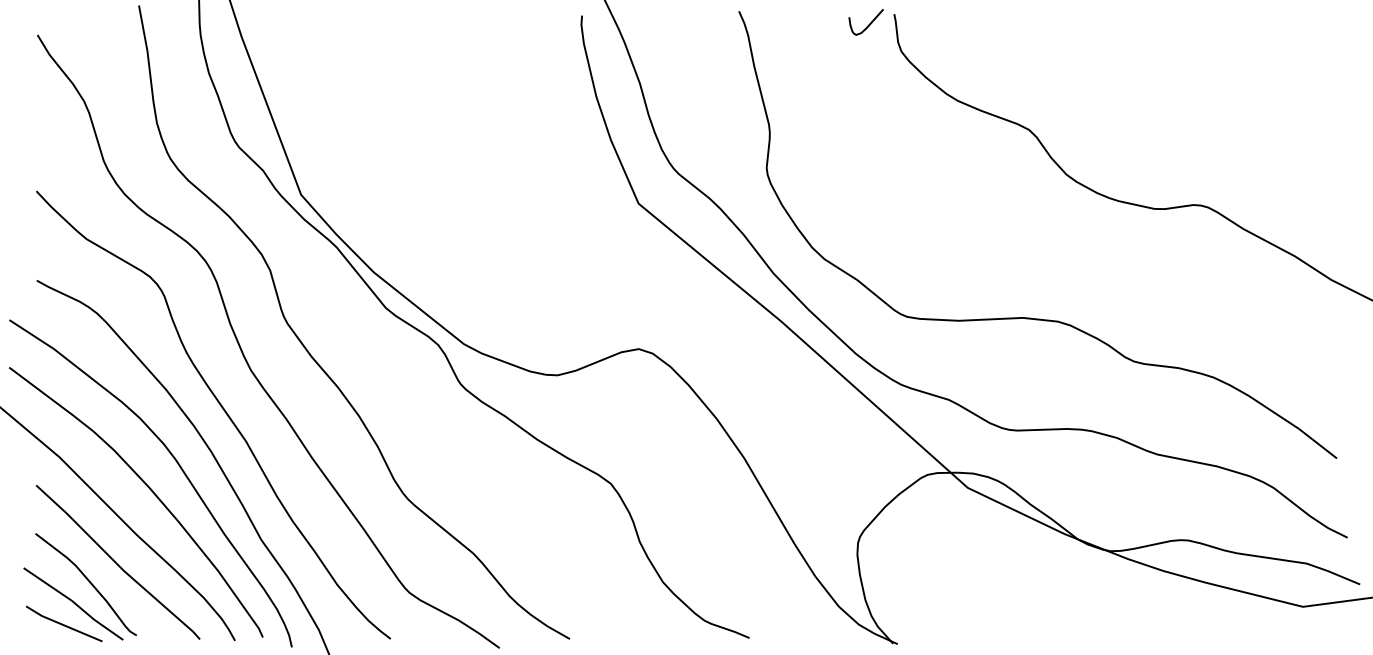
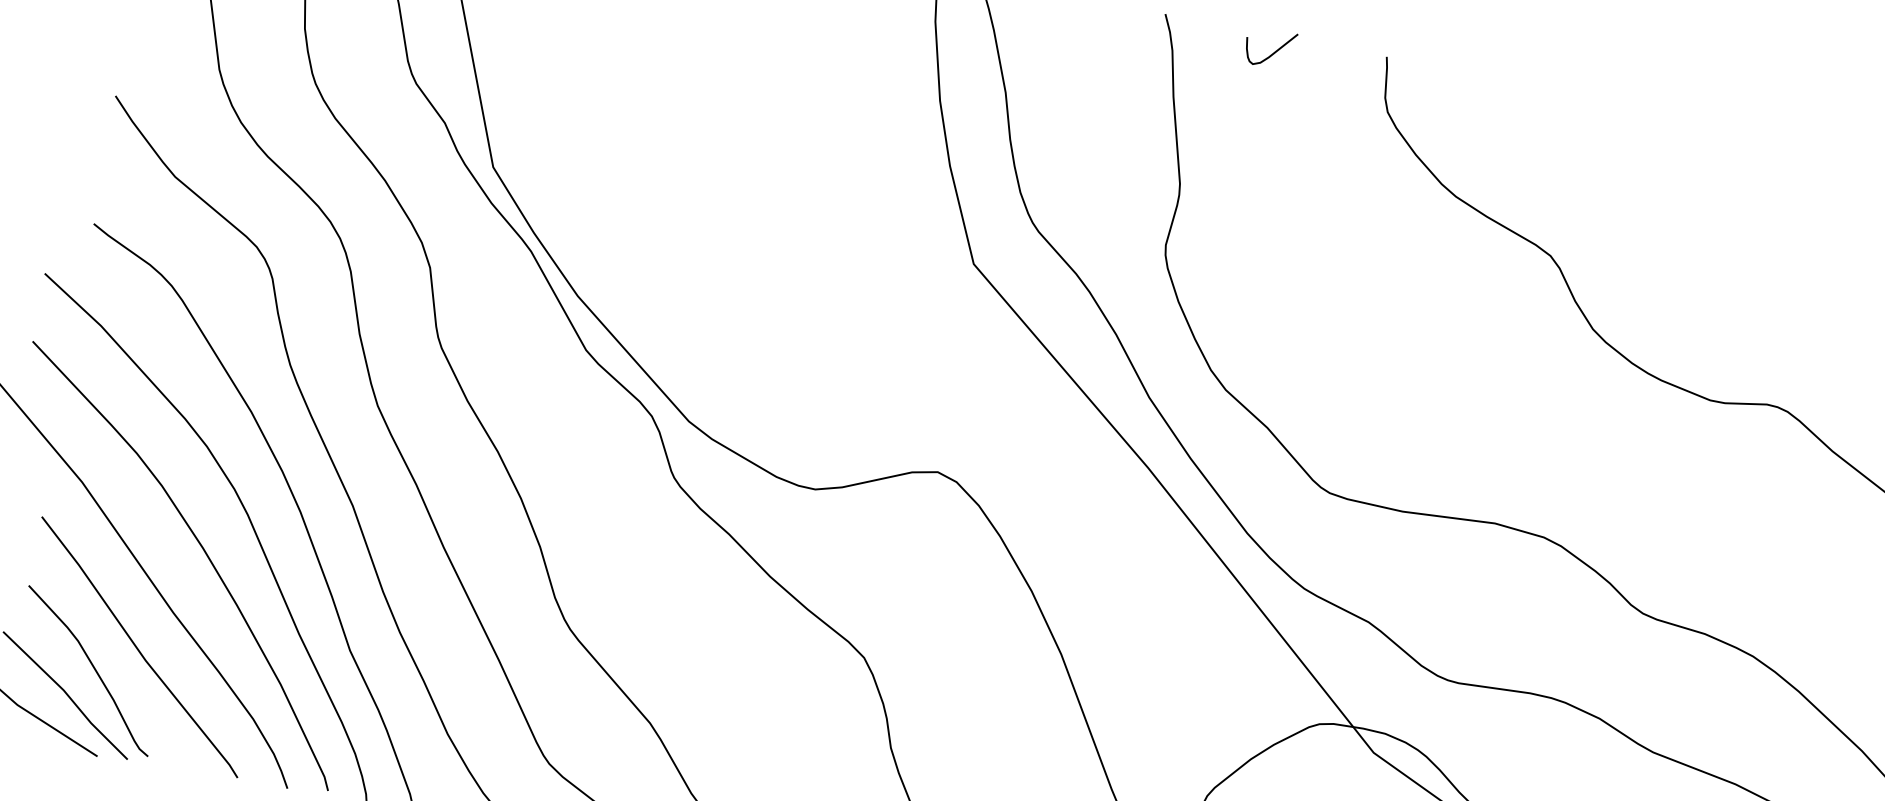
curve: (868, 24) -> (1272, 52), moved

